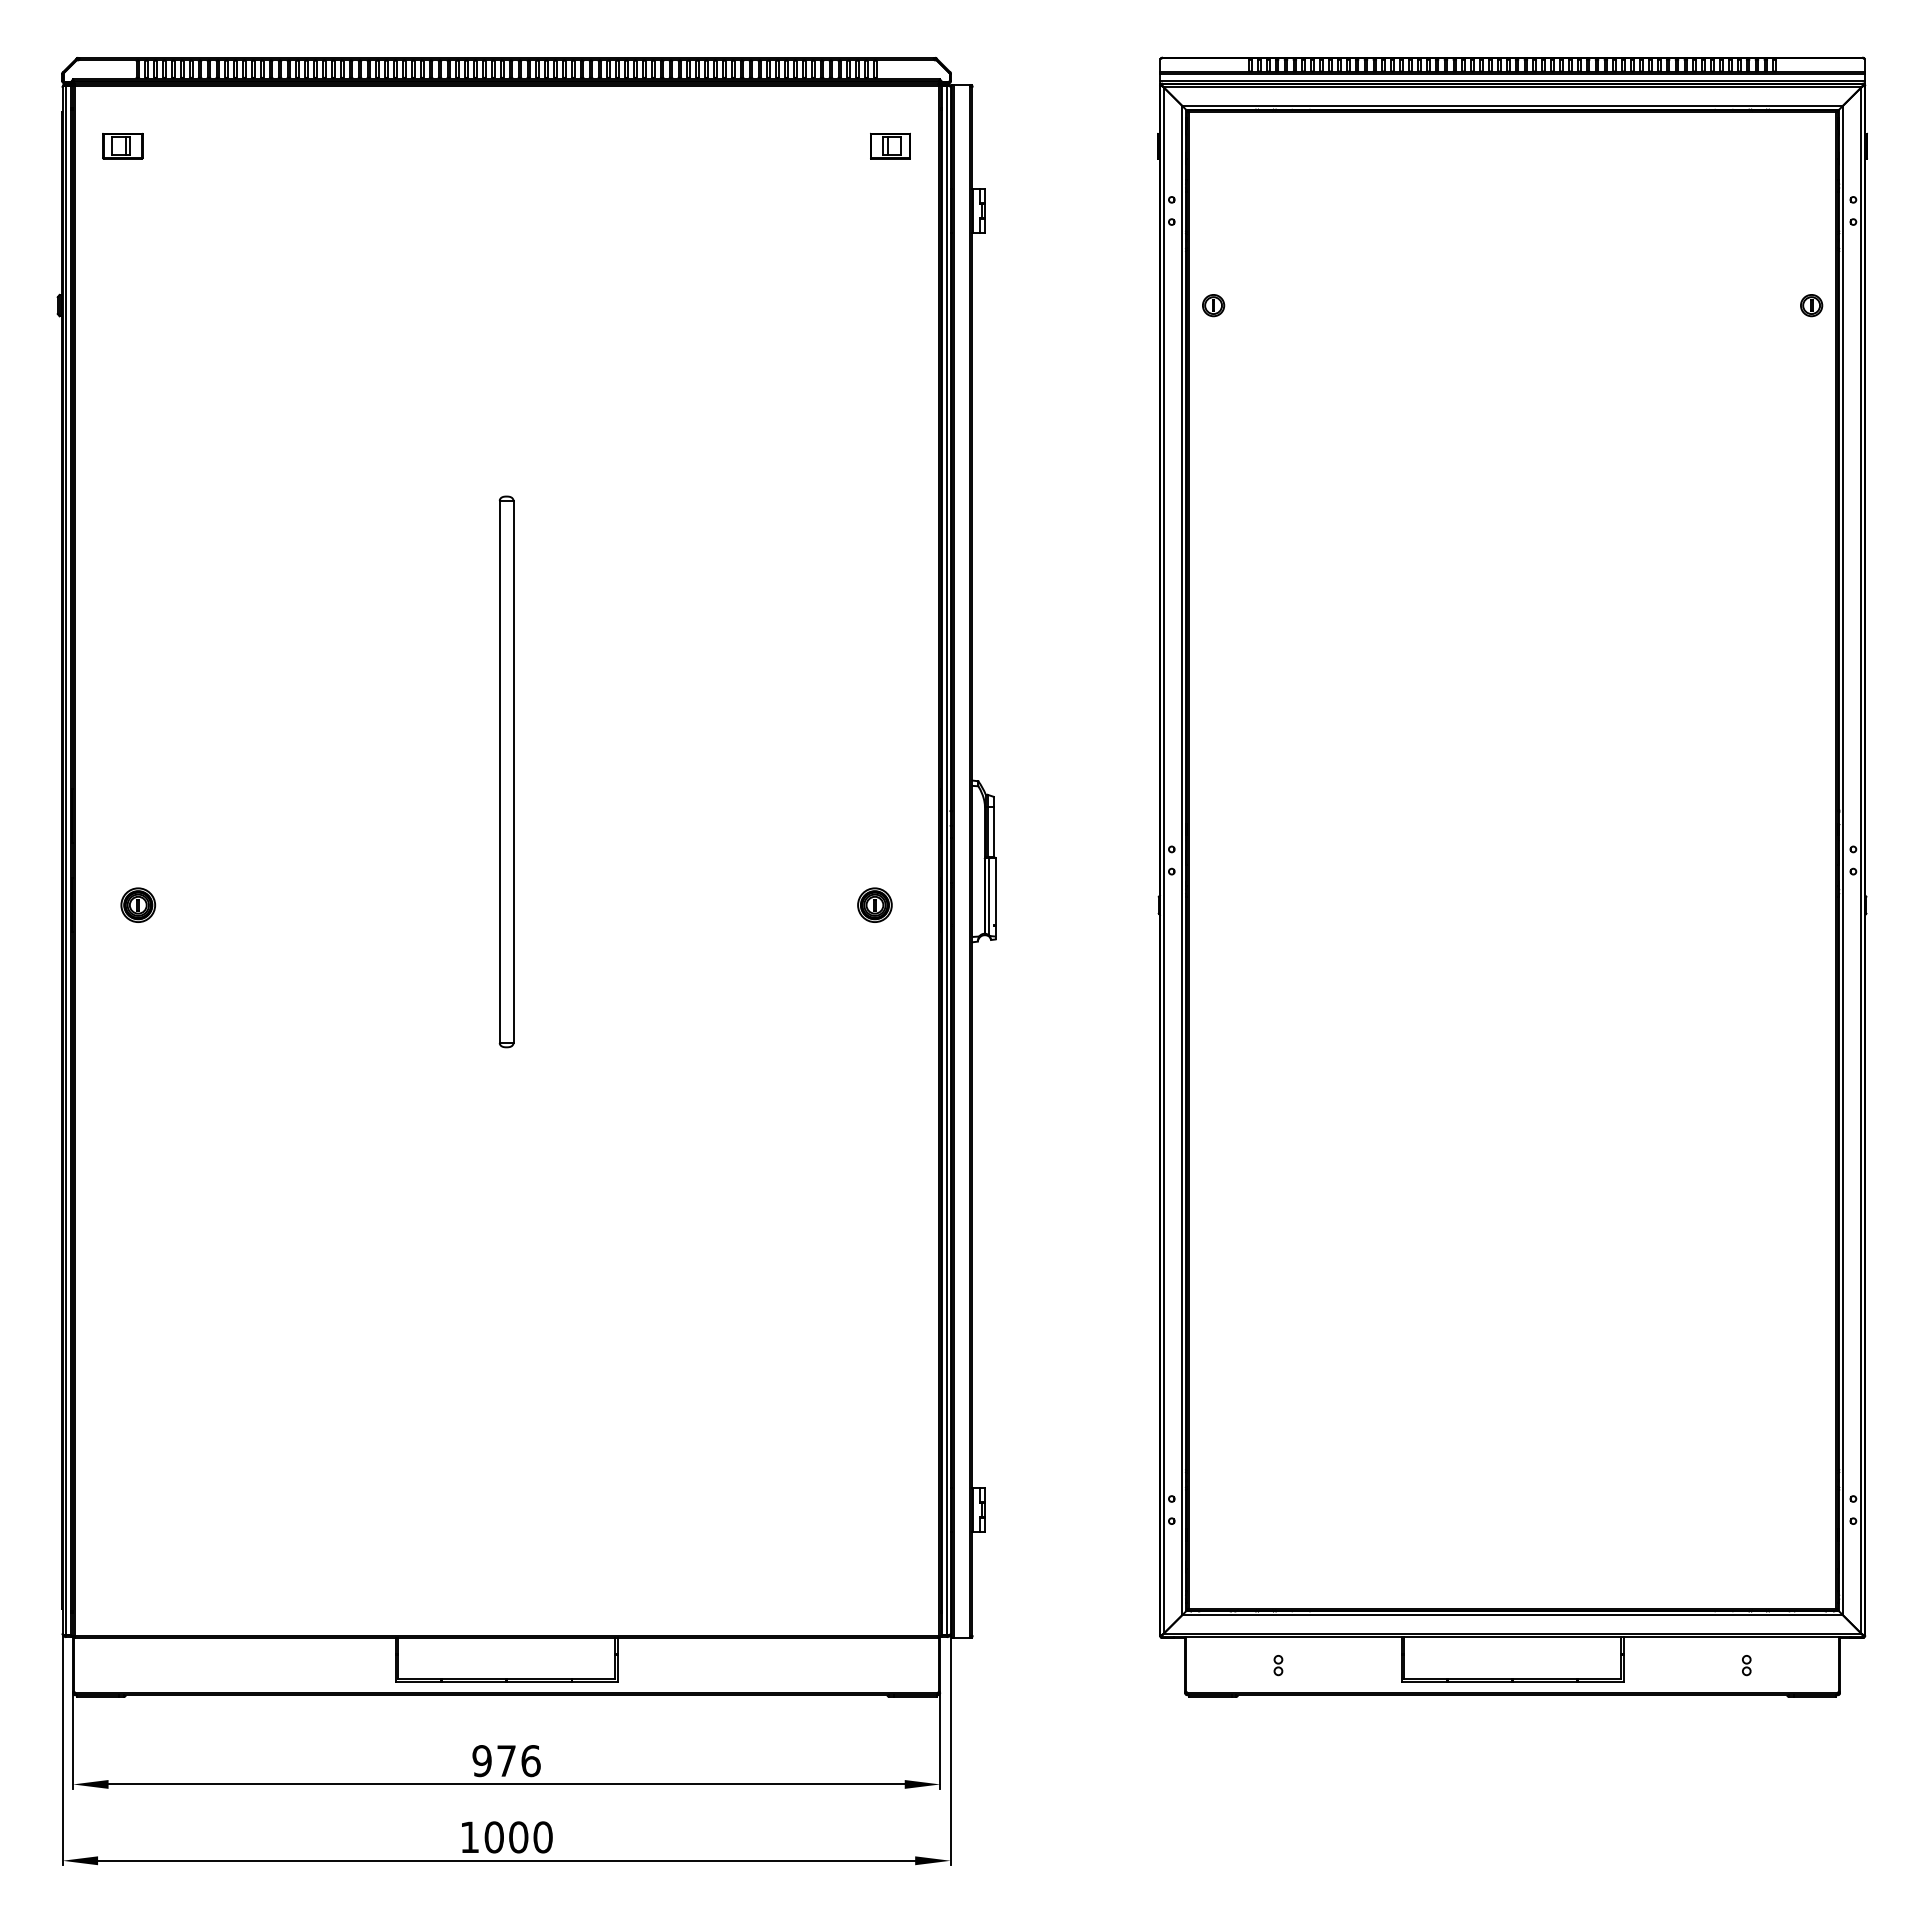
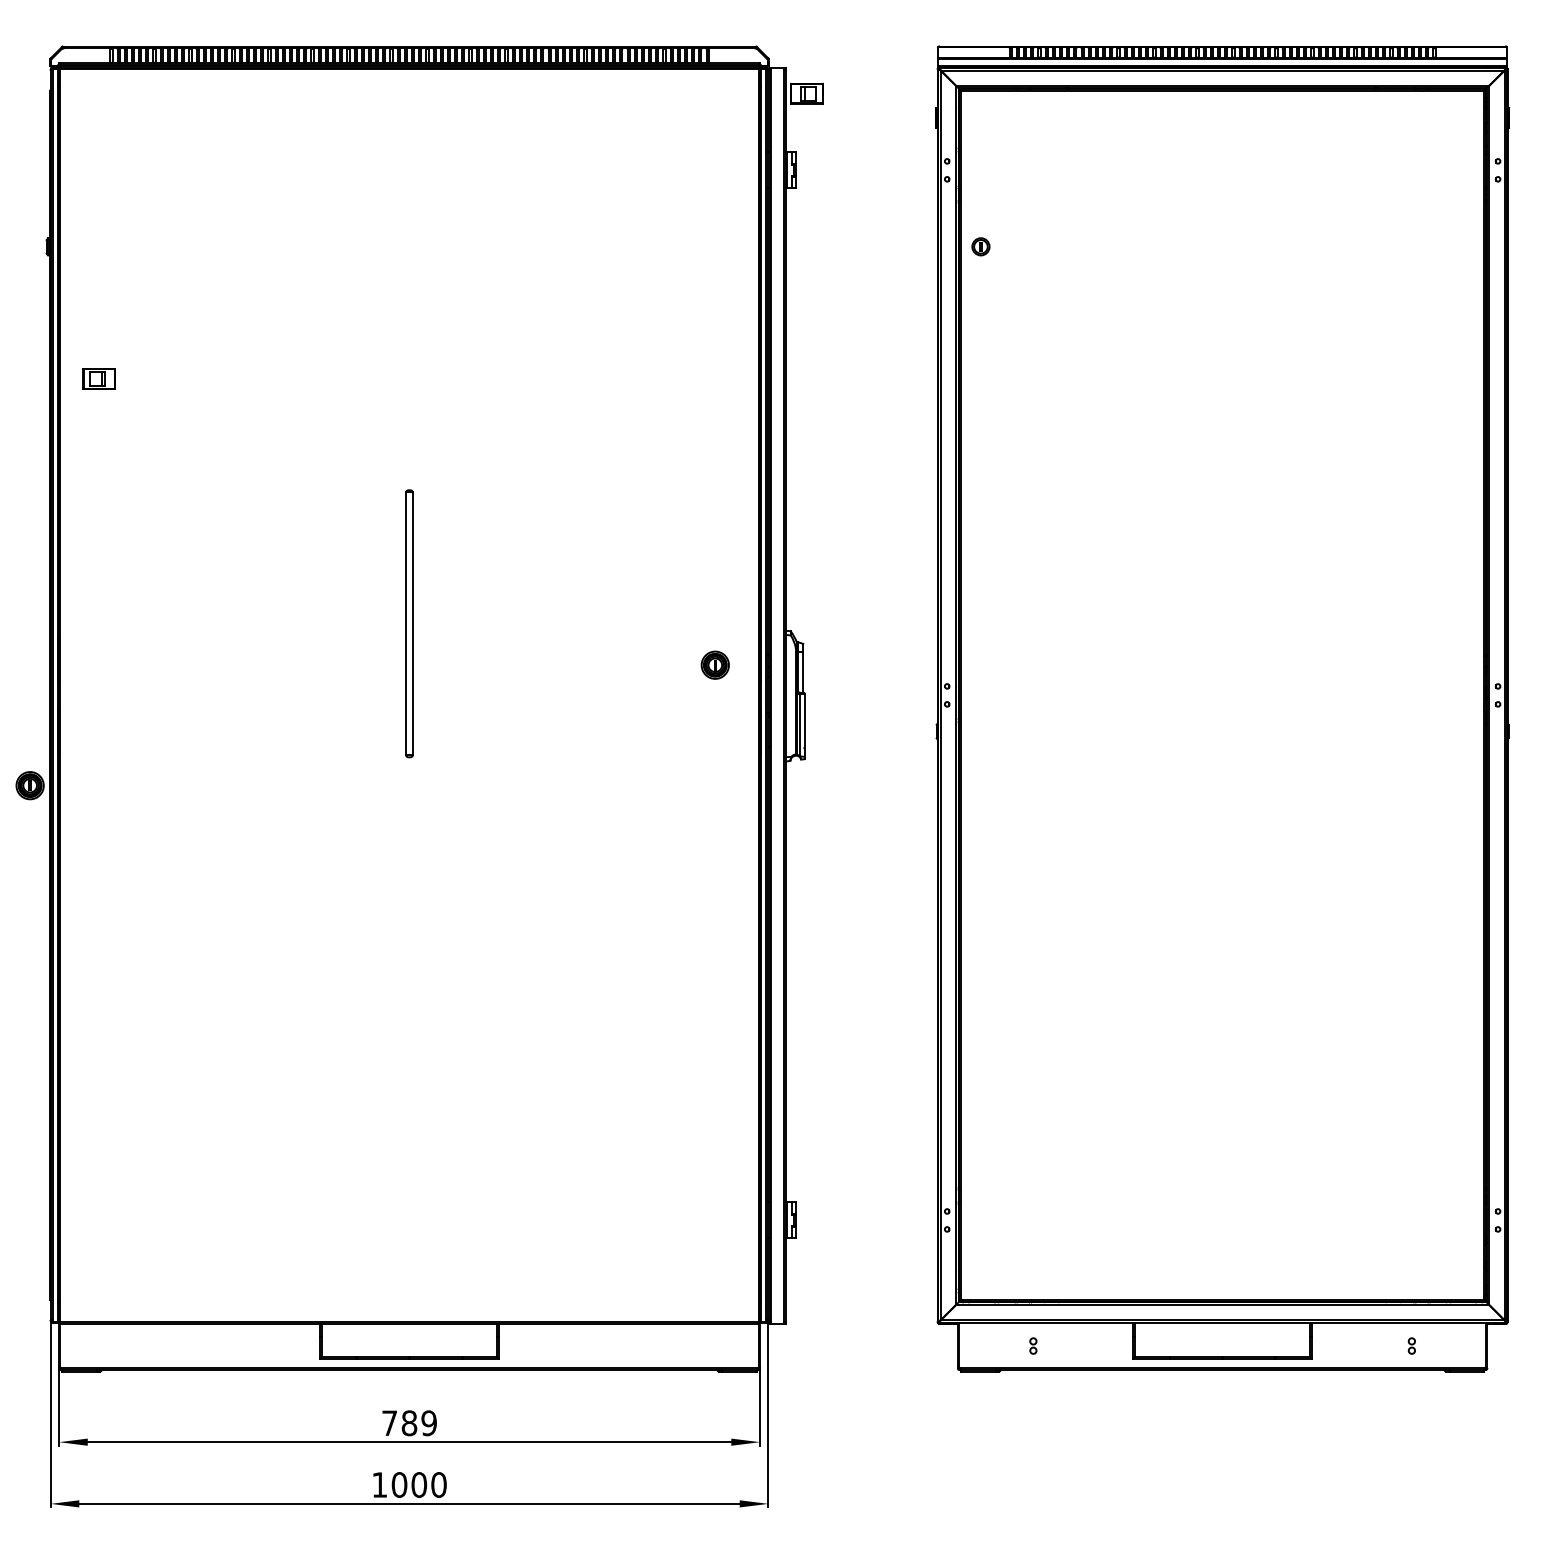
part: (122, 145) -> (99, 378), moved
part: (890, 145) -> (807, 93), moved
part: (1811, 305) -> (1464, 246), removed
part: (506, 771) -> (409, 623), size x0.6
part: (138, 904) -> (30, 785), moved
part: (874, 904) -> (714, 664), moved
text: (506, 1761) -> (409, 1423), 976 -> 789

